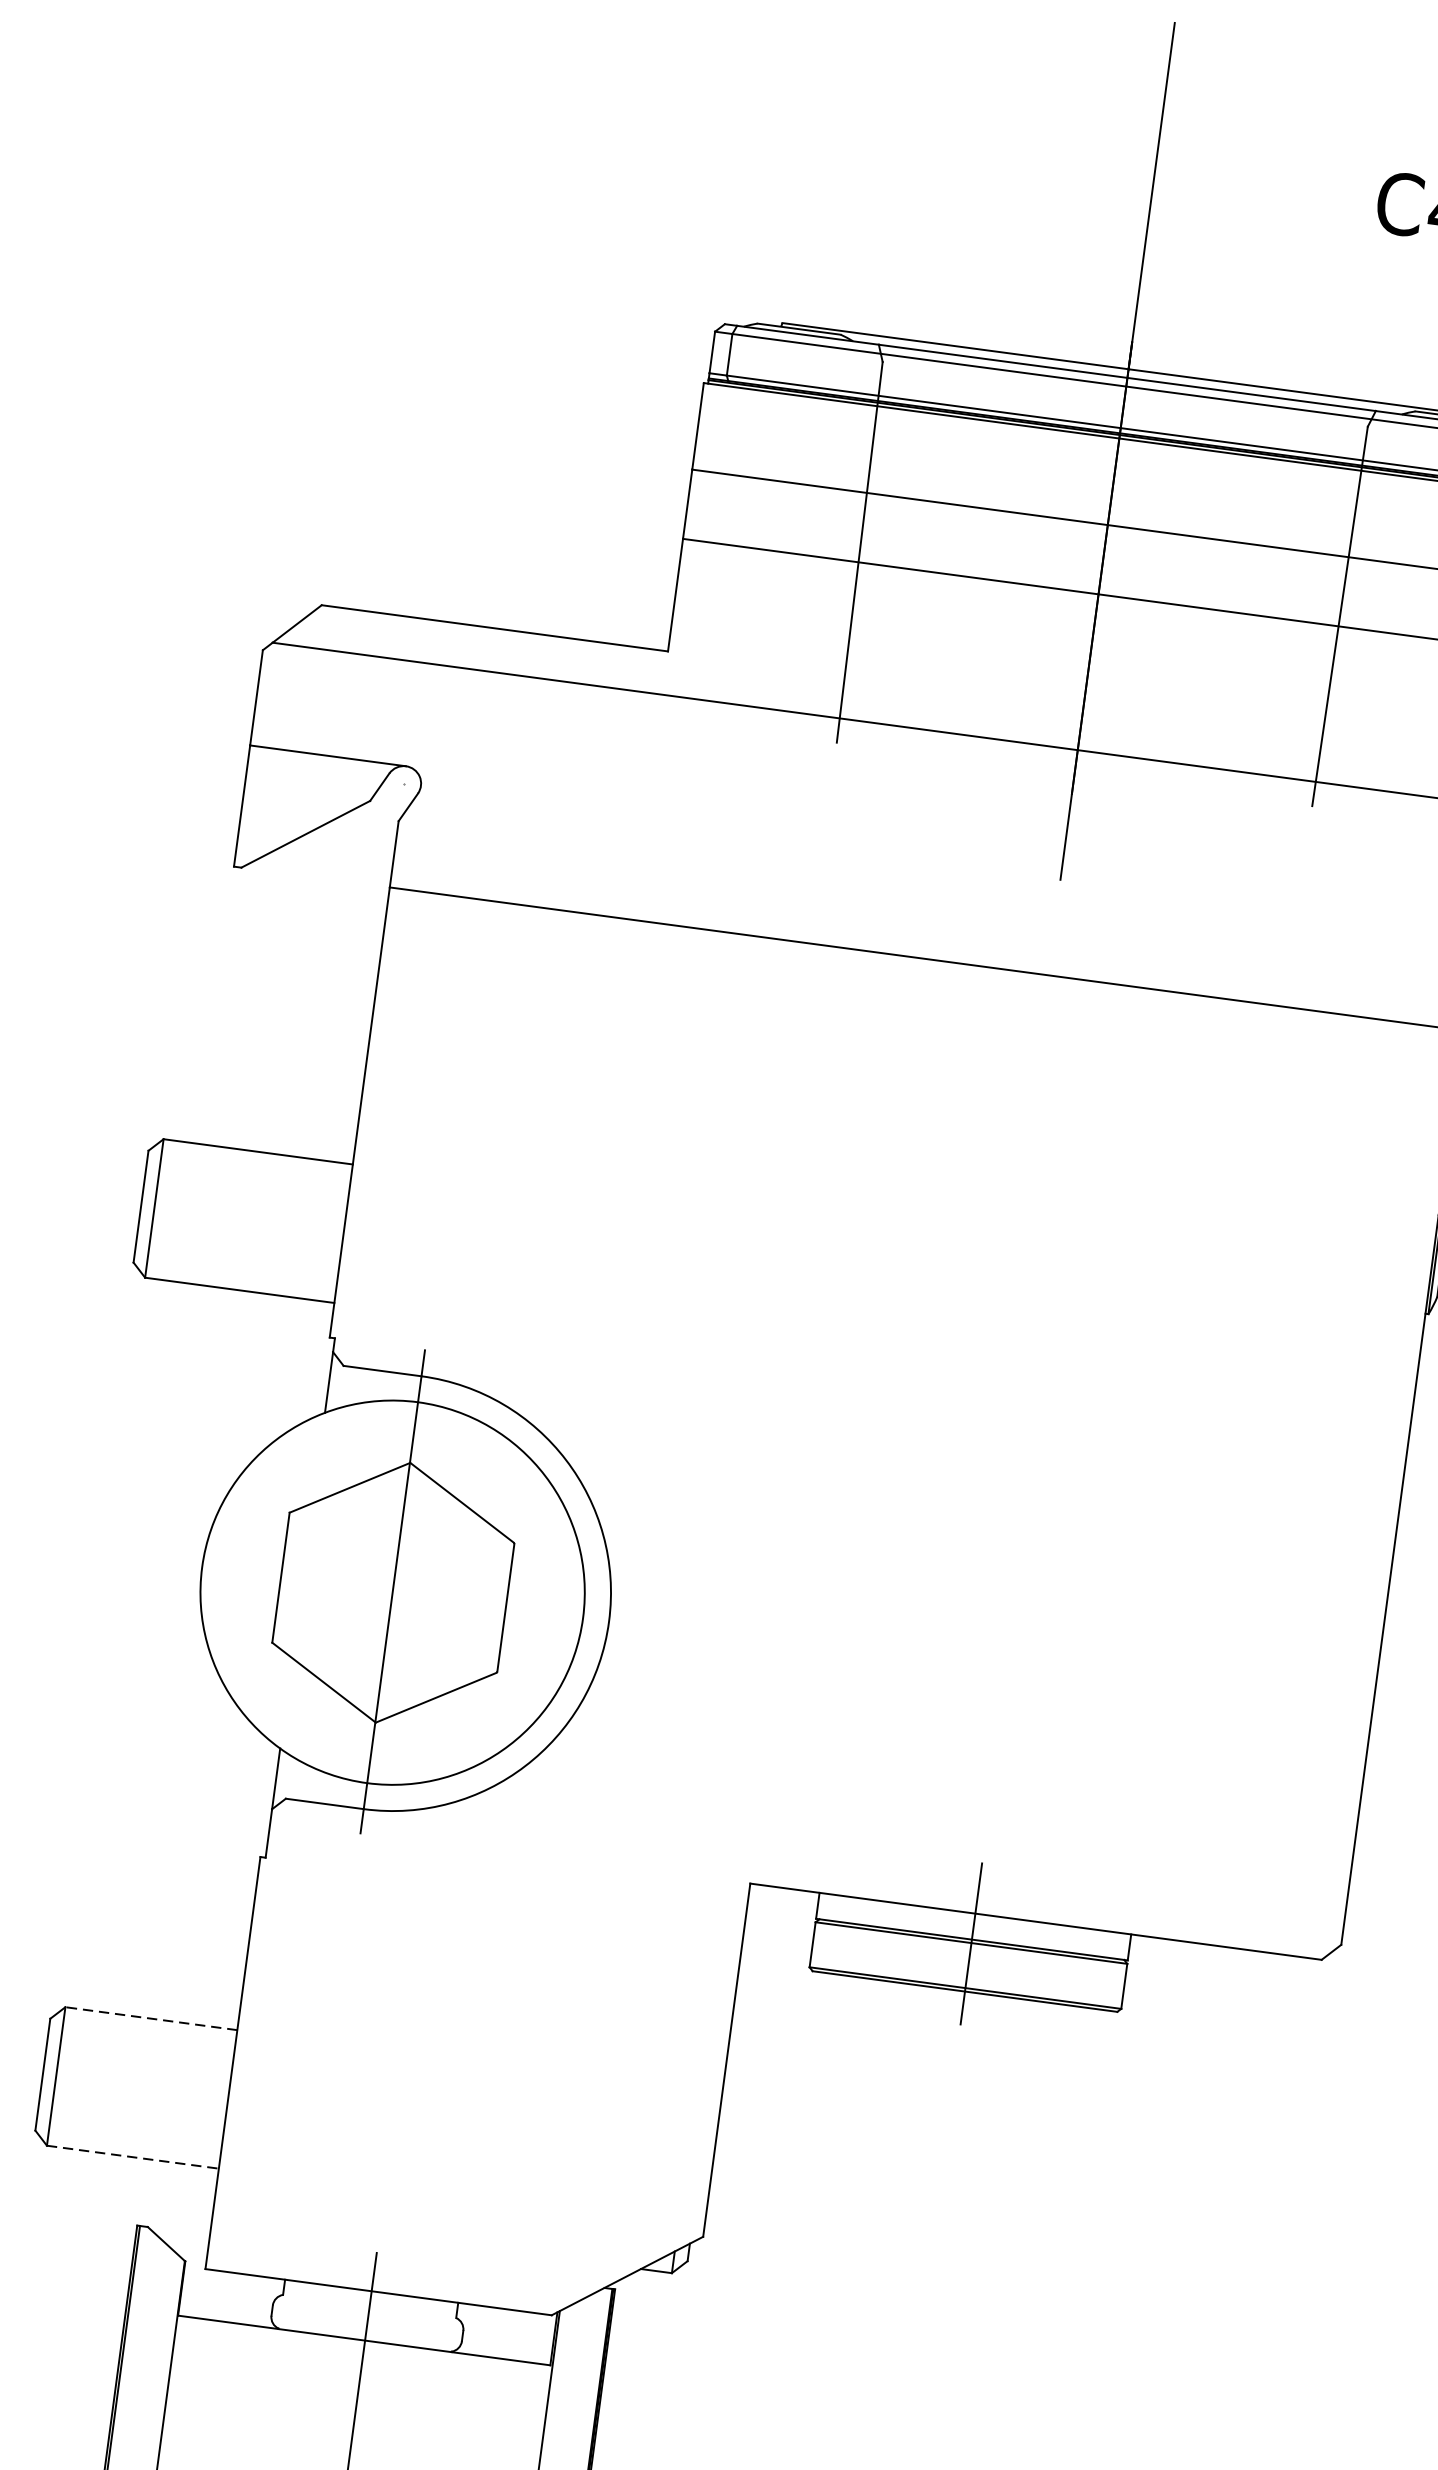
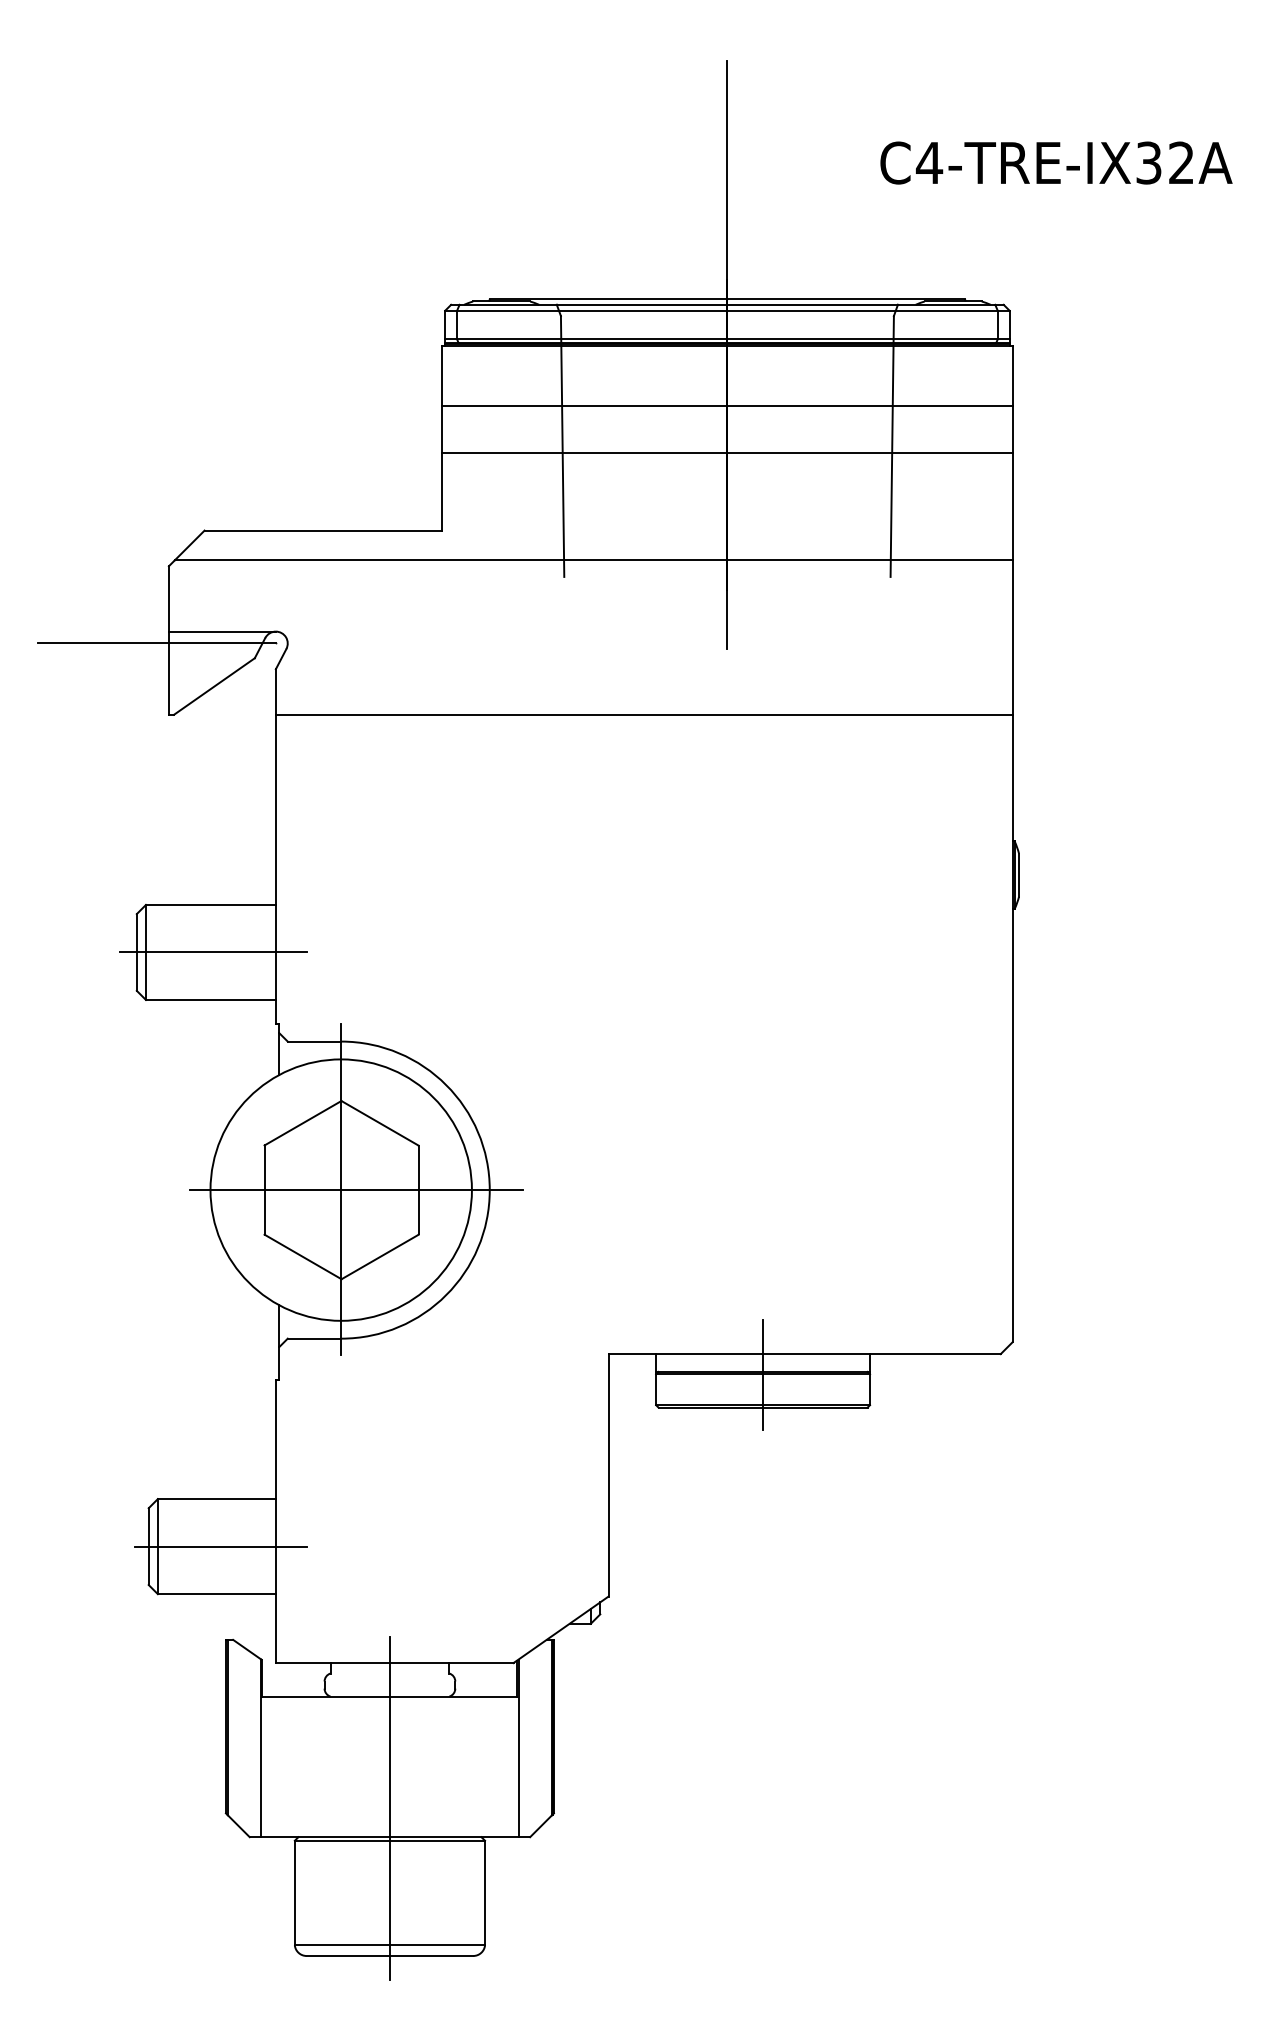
line: (229, 760) -> (156, 643), added
line: (251, 1221) -> (212, 952), added
line: (414, 1596) -> (356, 1190), added
line: (150, 2019) -> (216, 1499), dashed -> solid
line: (147, 2088) -> (220, 1546), added
line: (133, 2157) -> (217, 1594), dashed -> solid

